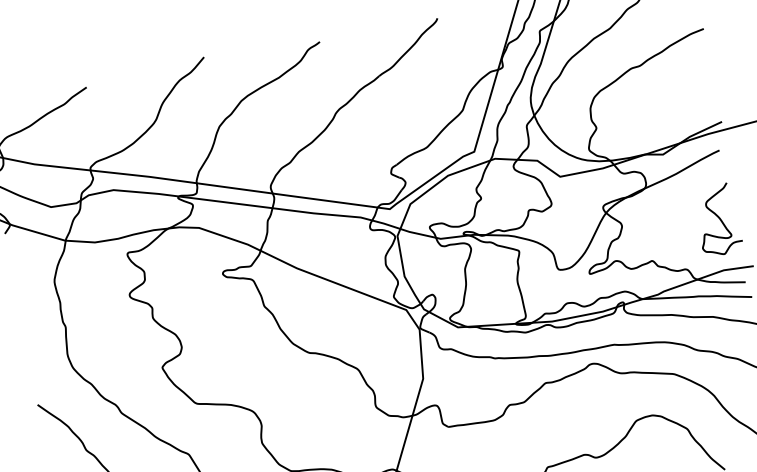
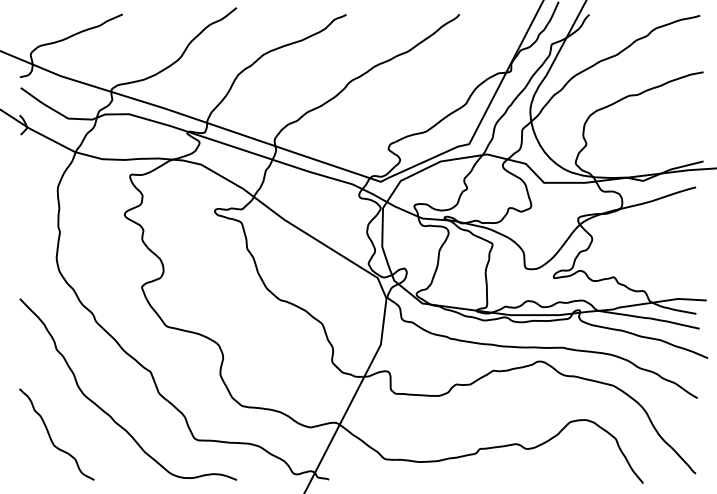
curve: (719, 219) -> (683, 251), removed

